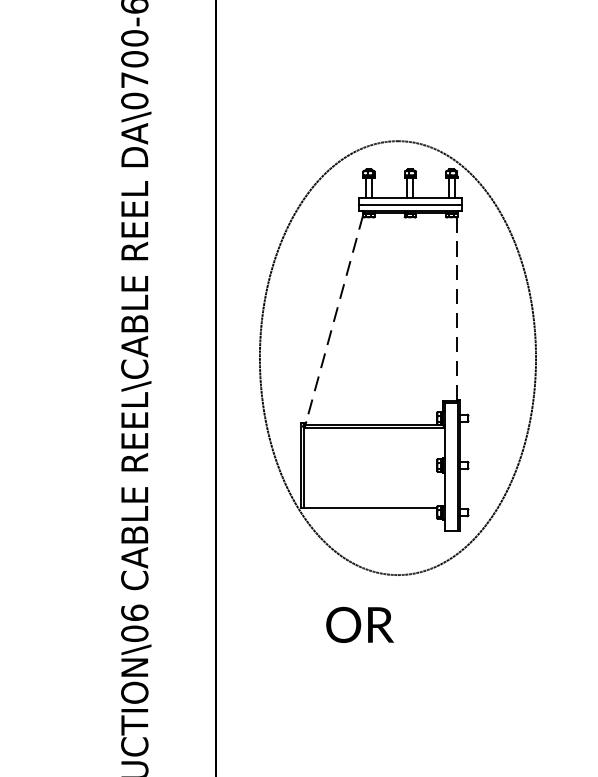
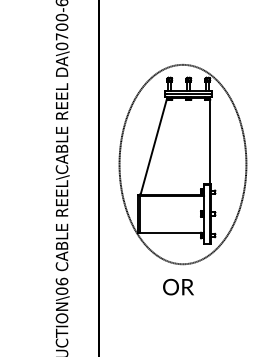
line: (455, 310) -> (209, 142), dashed -> solid
line: (333, 321) -> (153, 147), dashed -> solid
text: (359, 623) -> (178, 286), moved

